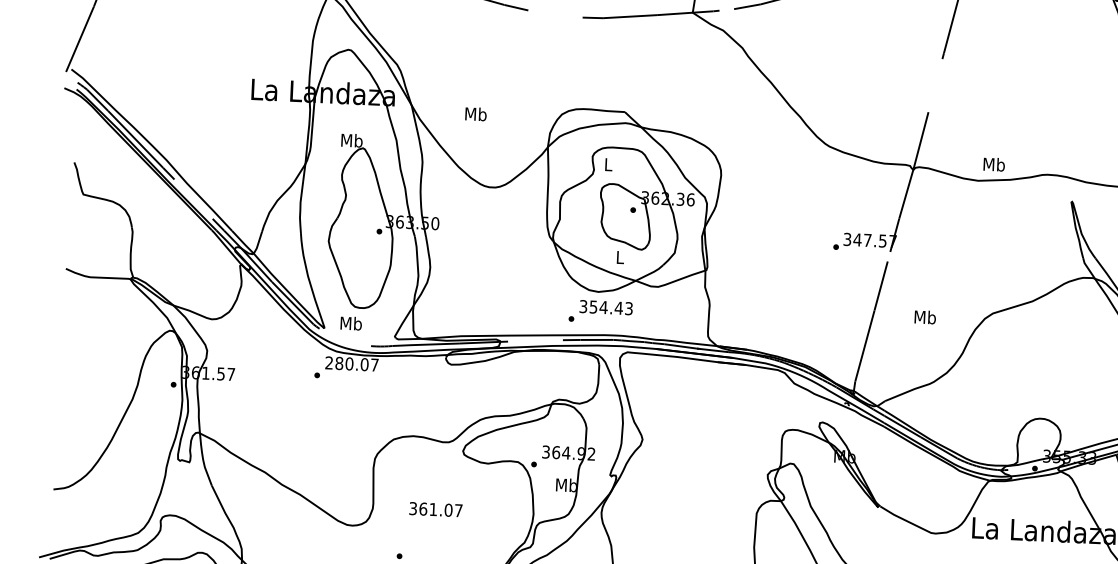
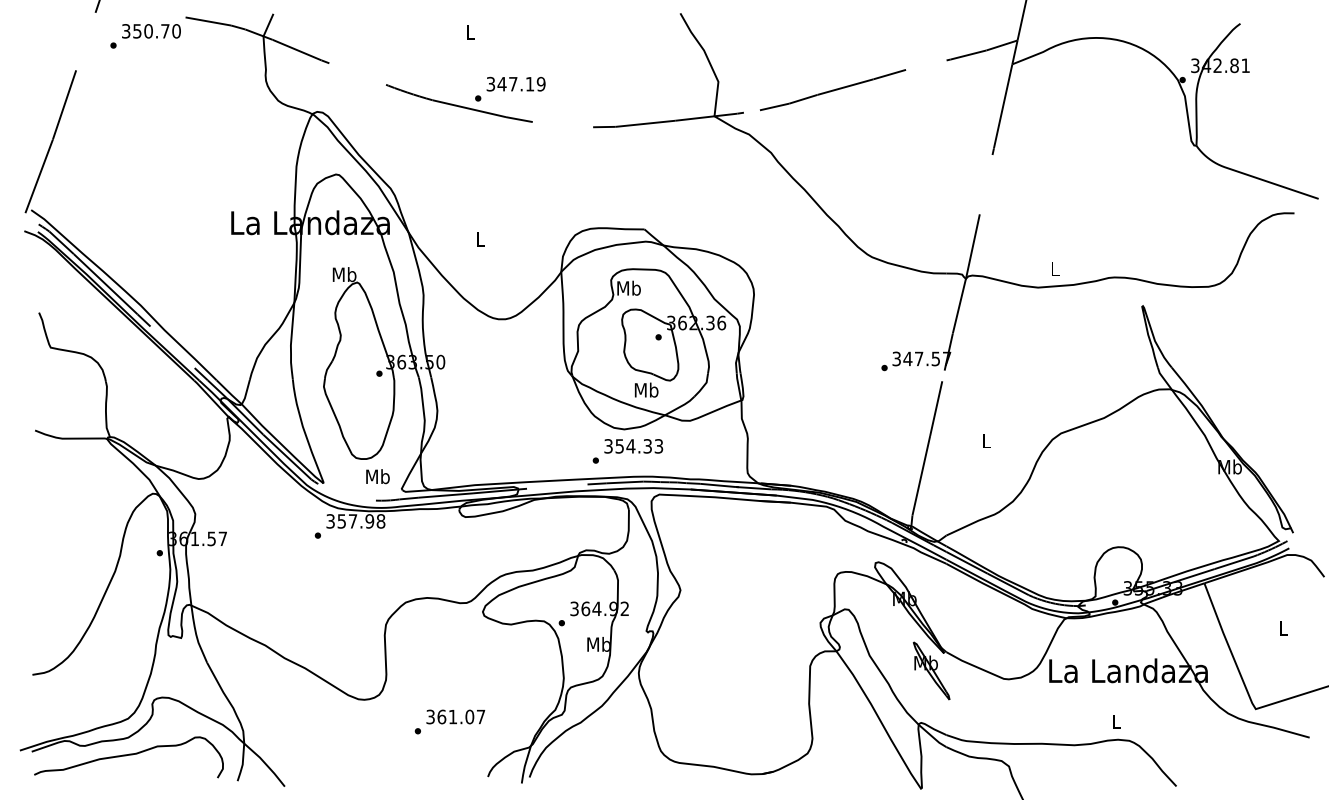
text: (476, 113) -> (480, 238), Mb -> L
text: (608, 163) -> (628, 287), L -> Mb
text: (993, 164) -> (1054, 268), Mb -> L
text: (620, 256) -> (646, 389), L -> Mb
text: (618, 308) -> (647, 446), 354.43 -> 354.33
text: (925, 316) -> (986, 440), Mb -> L
text: (350, 323) -> (377, 476), moved
text: (351, 364) -> (355, 521), 280.07 -> 357.98
text: (435, 509) -> (455, 716), moved
part: (866, 522) -> (931, 670), added

